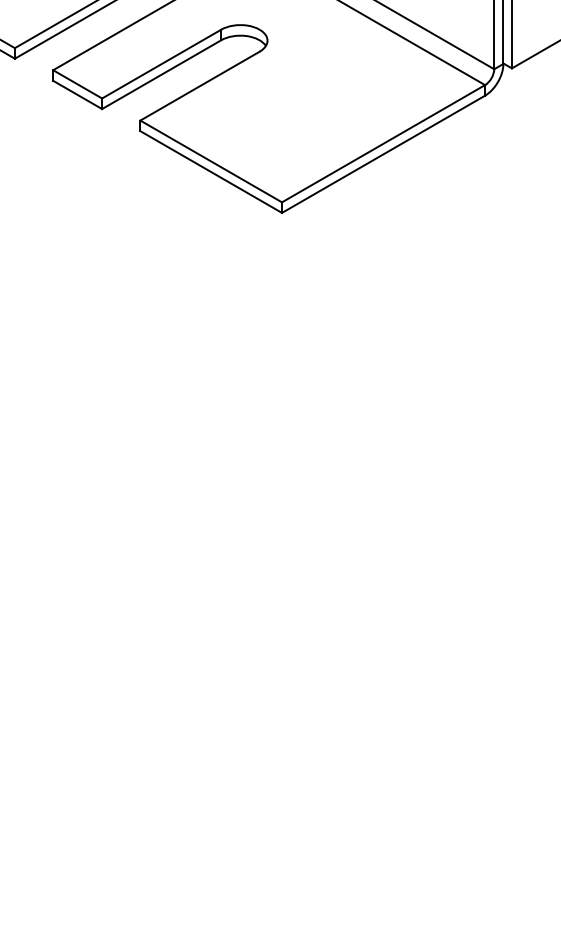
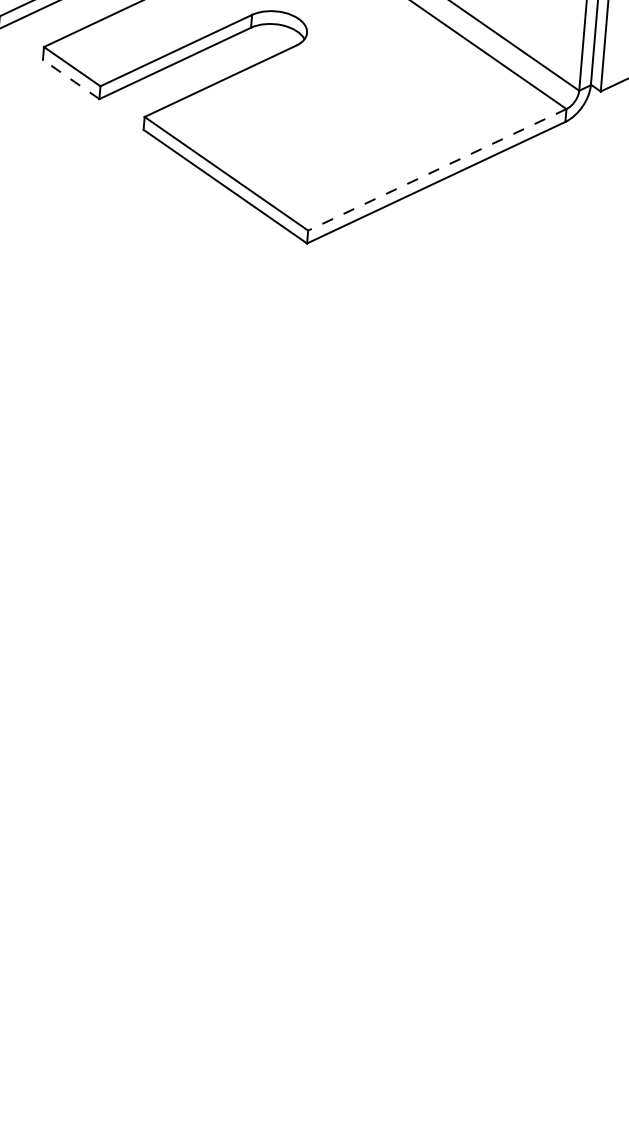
line: (77, 94) -> (71, 78), solid -> dashed
line: (383, 143) -> (437, 169), solid -> dashed

